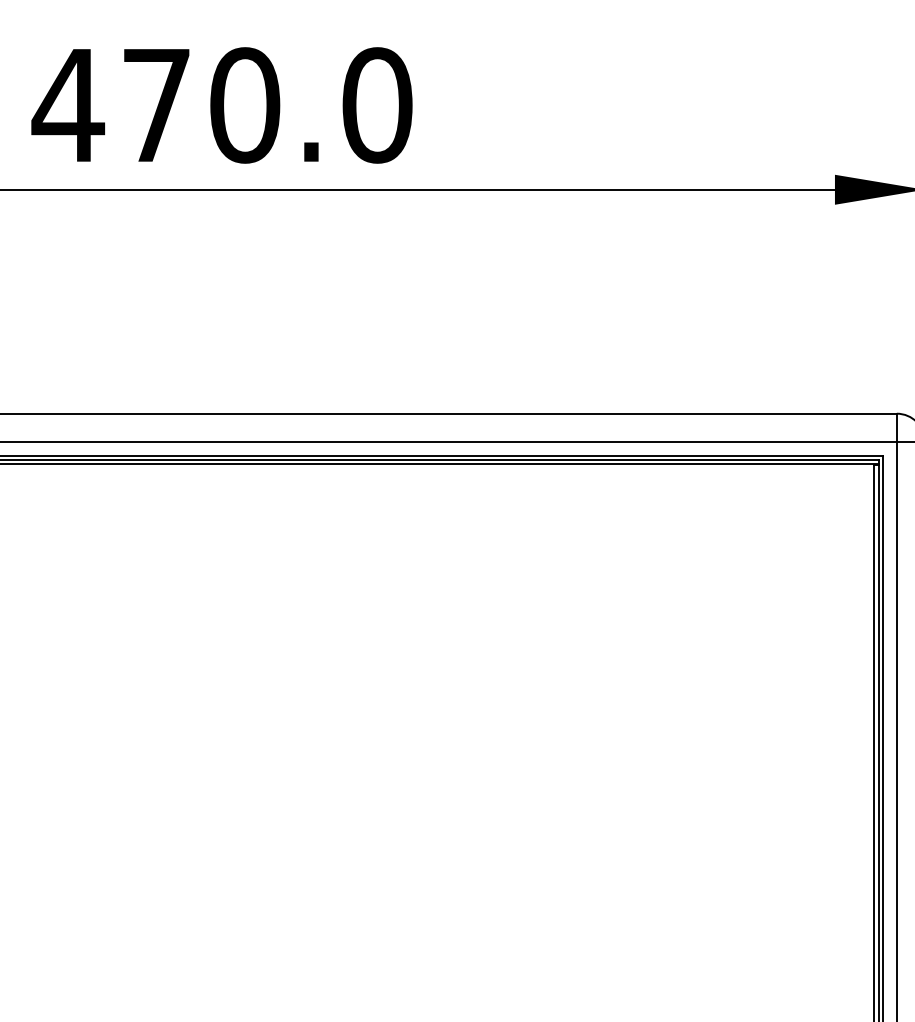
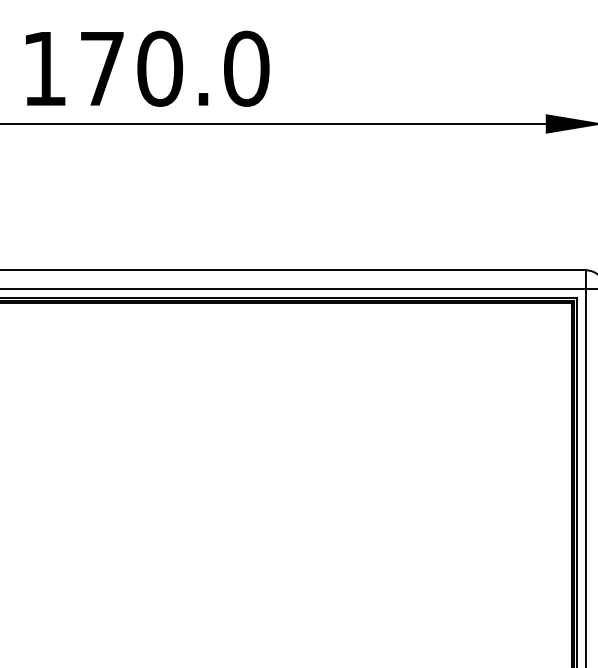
text: (68, 104) -> (44, 68), 470.0 -> 170.0

